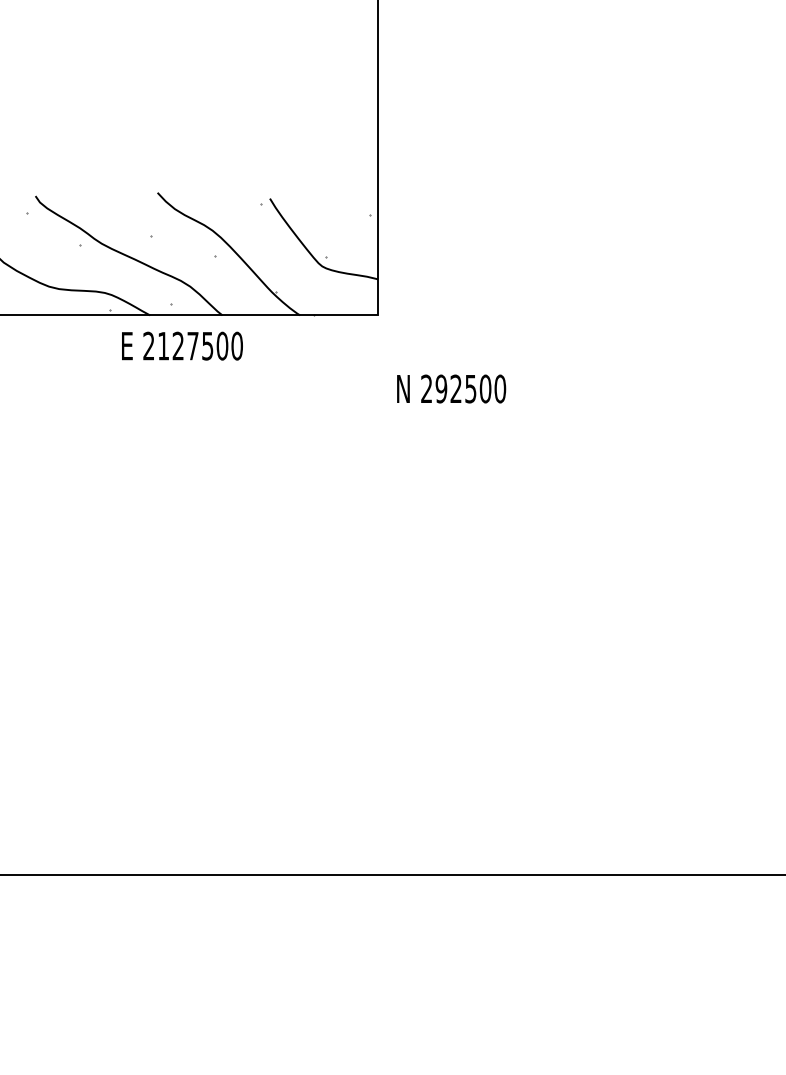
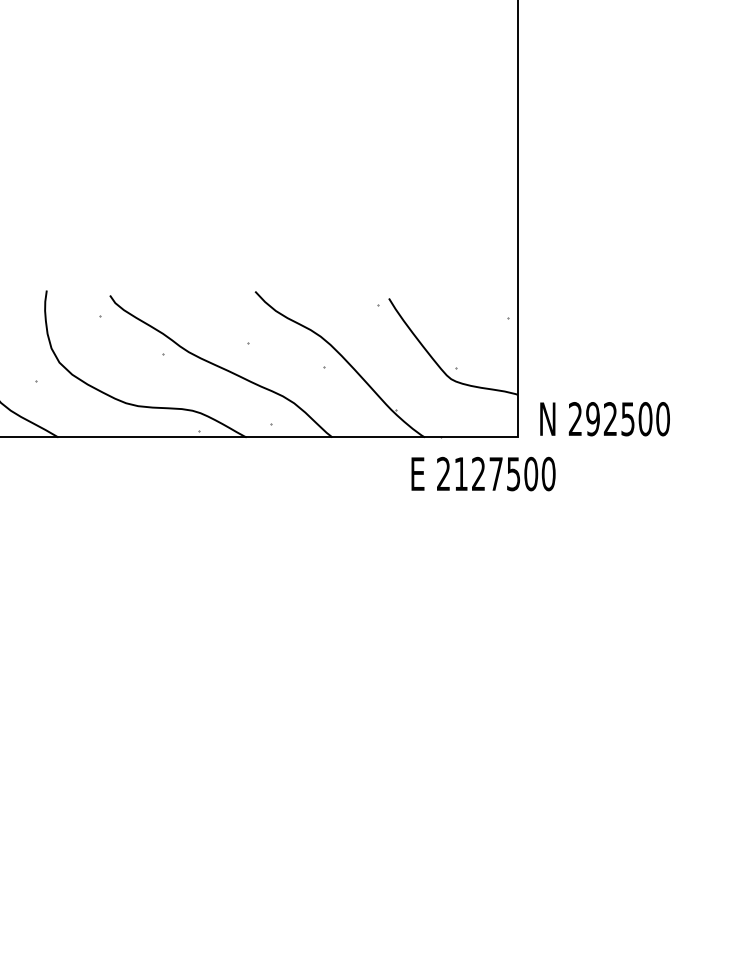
text: (182, 345) -> (483, 473), moved
text: (451, 388) -> (604, 418), moved

